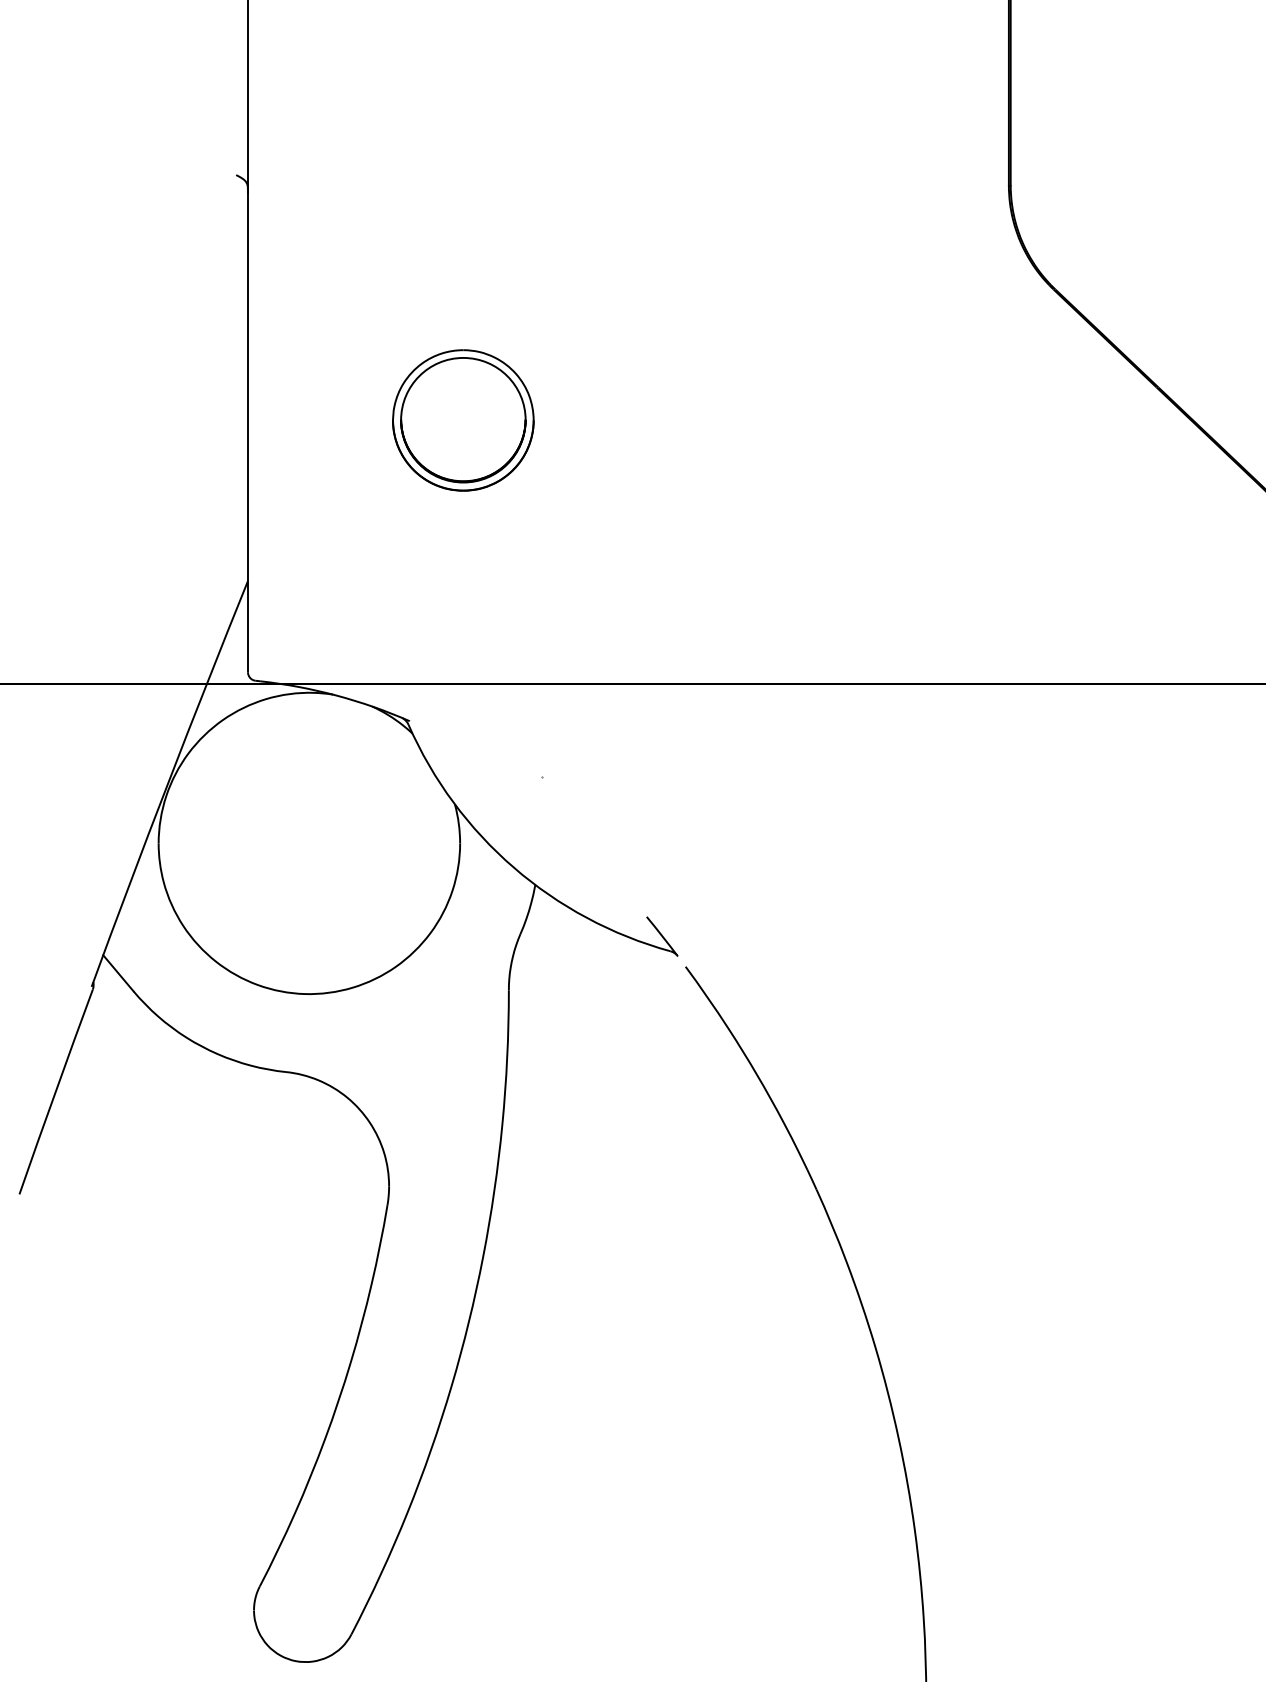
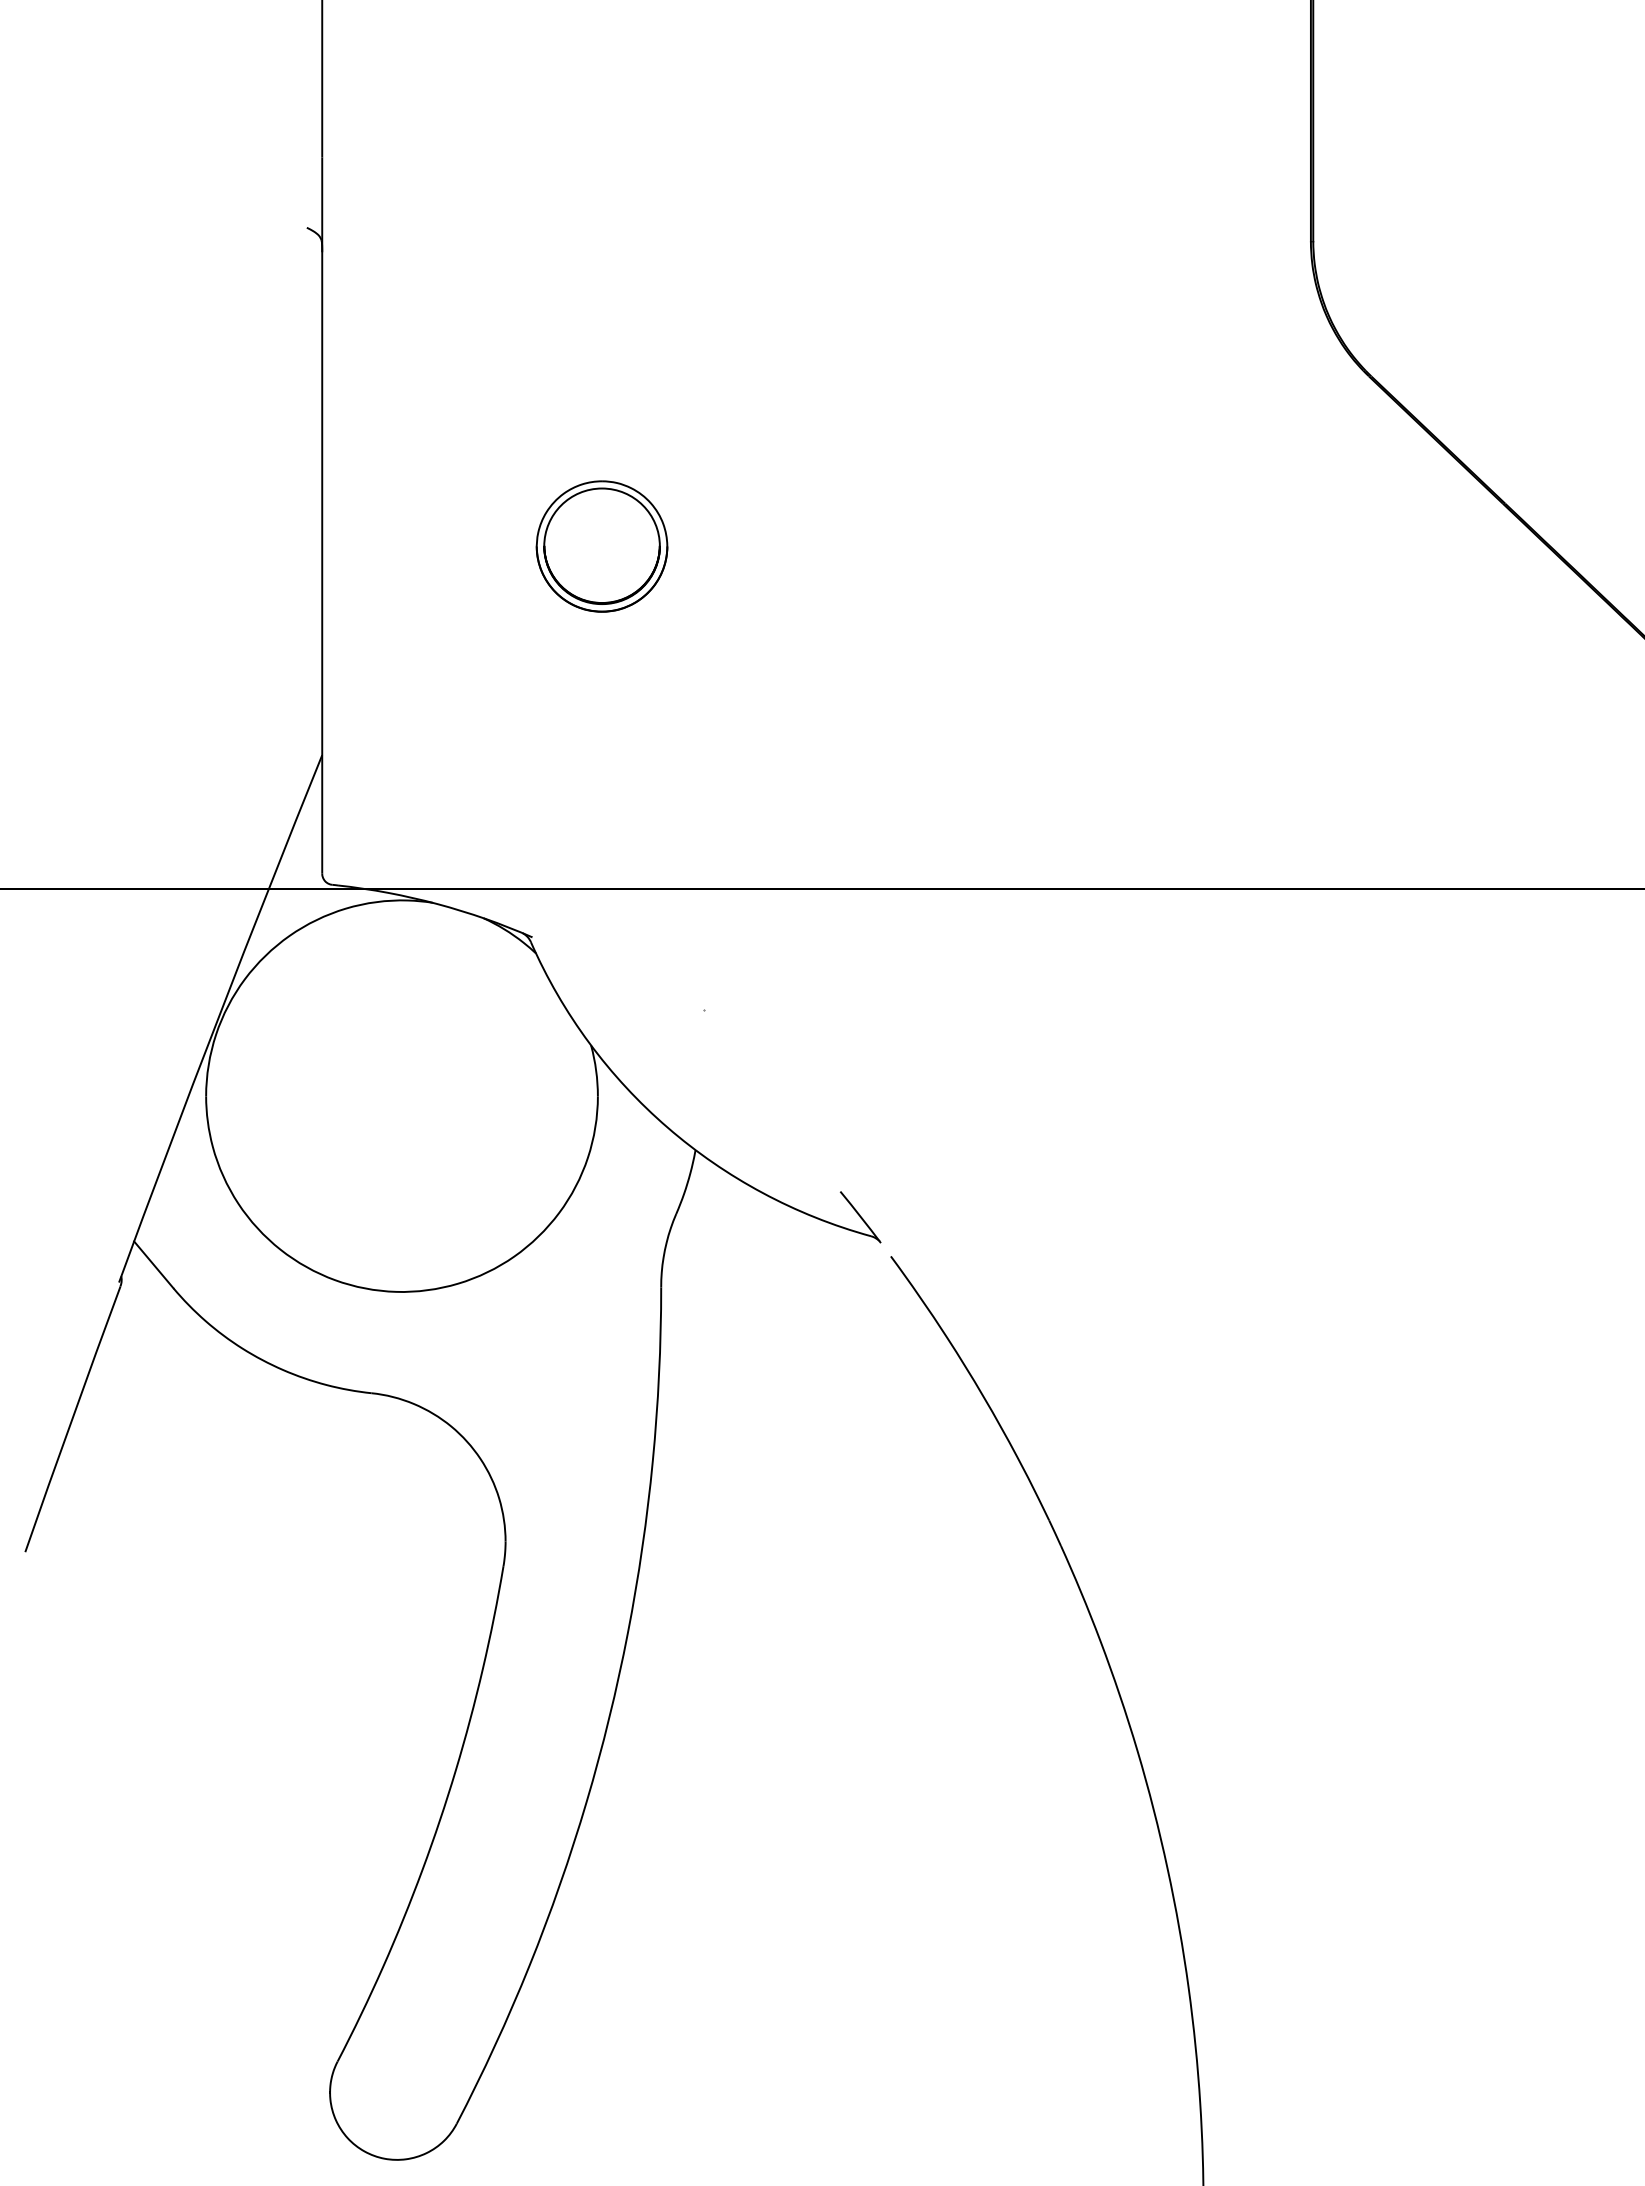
part: (462, 420) -> (601, 546), size x0.71

